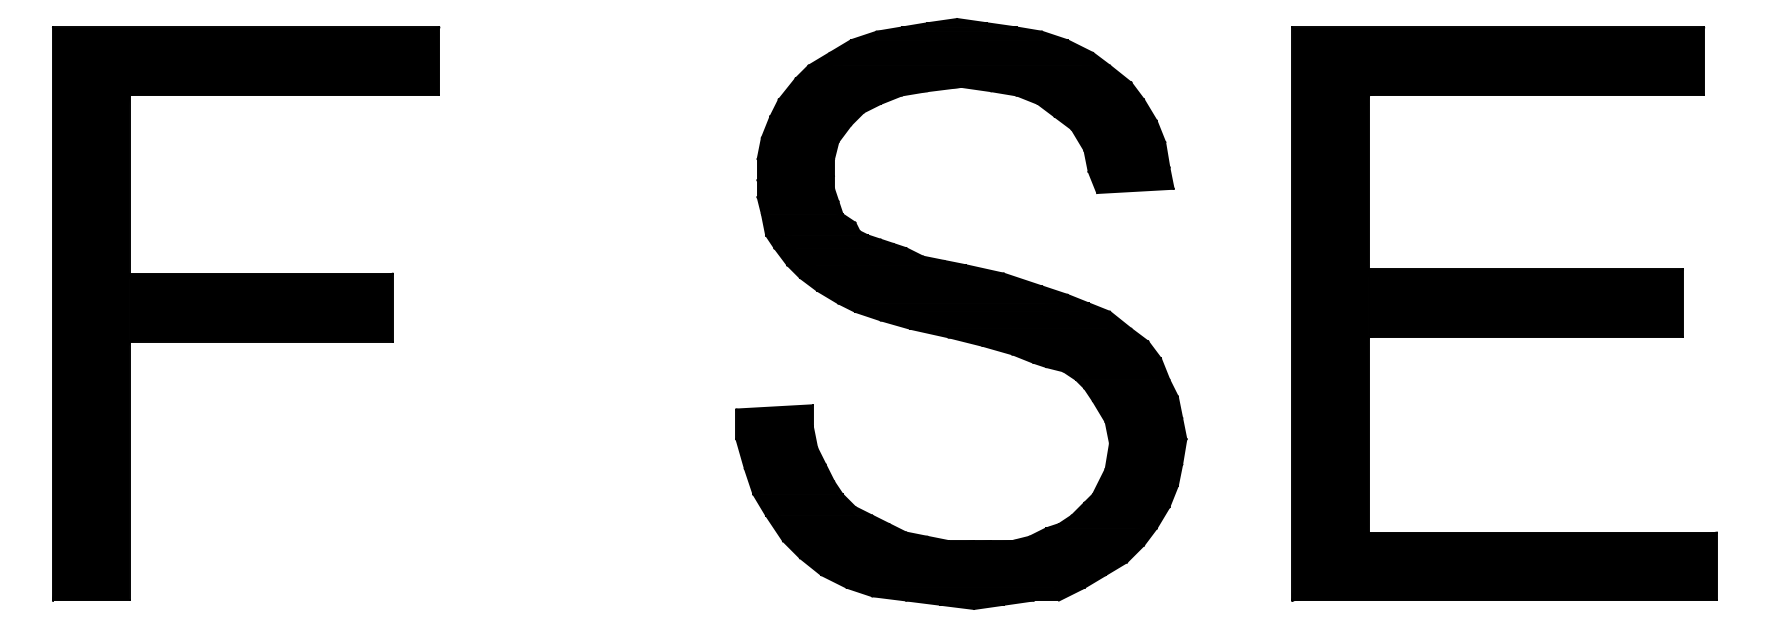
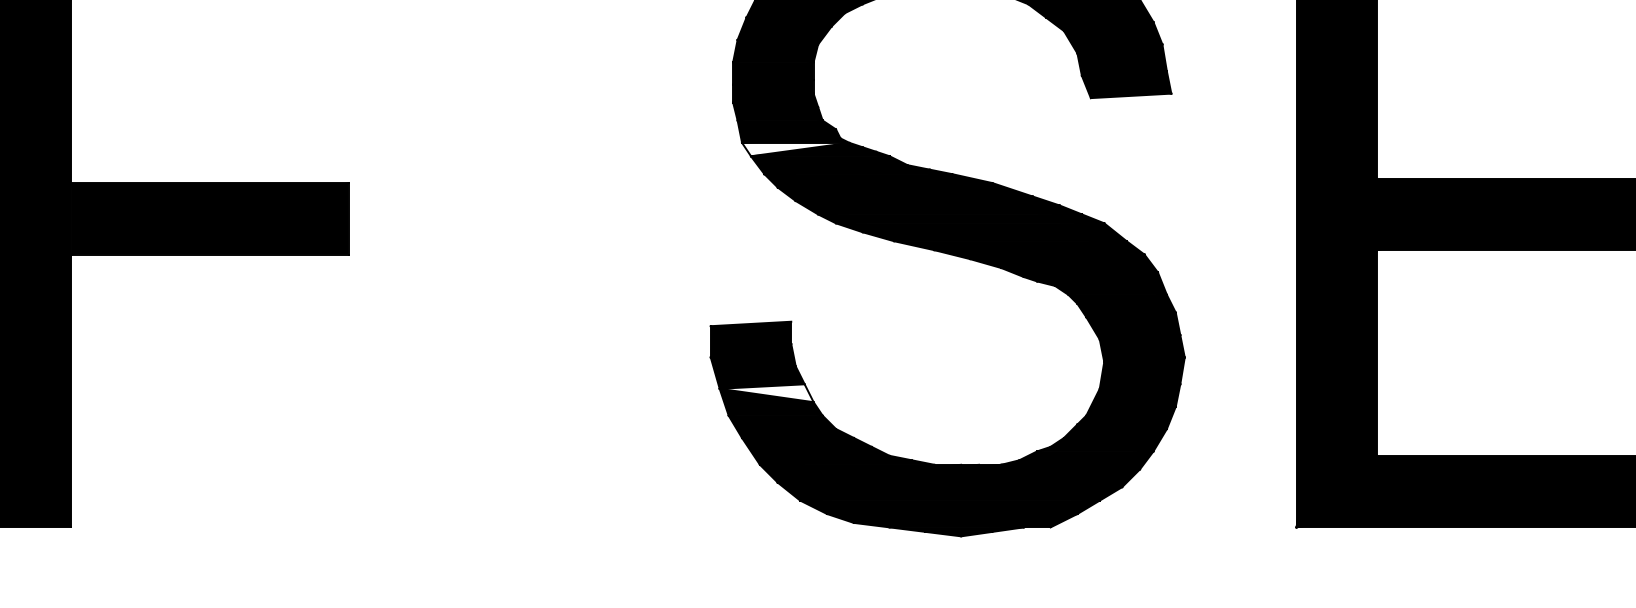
fill: (817, 241) -> (796, 149), removed
fill: (789, 472) -> (766, 392), removed

